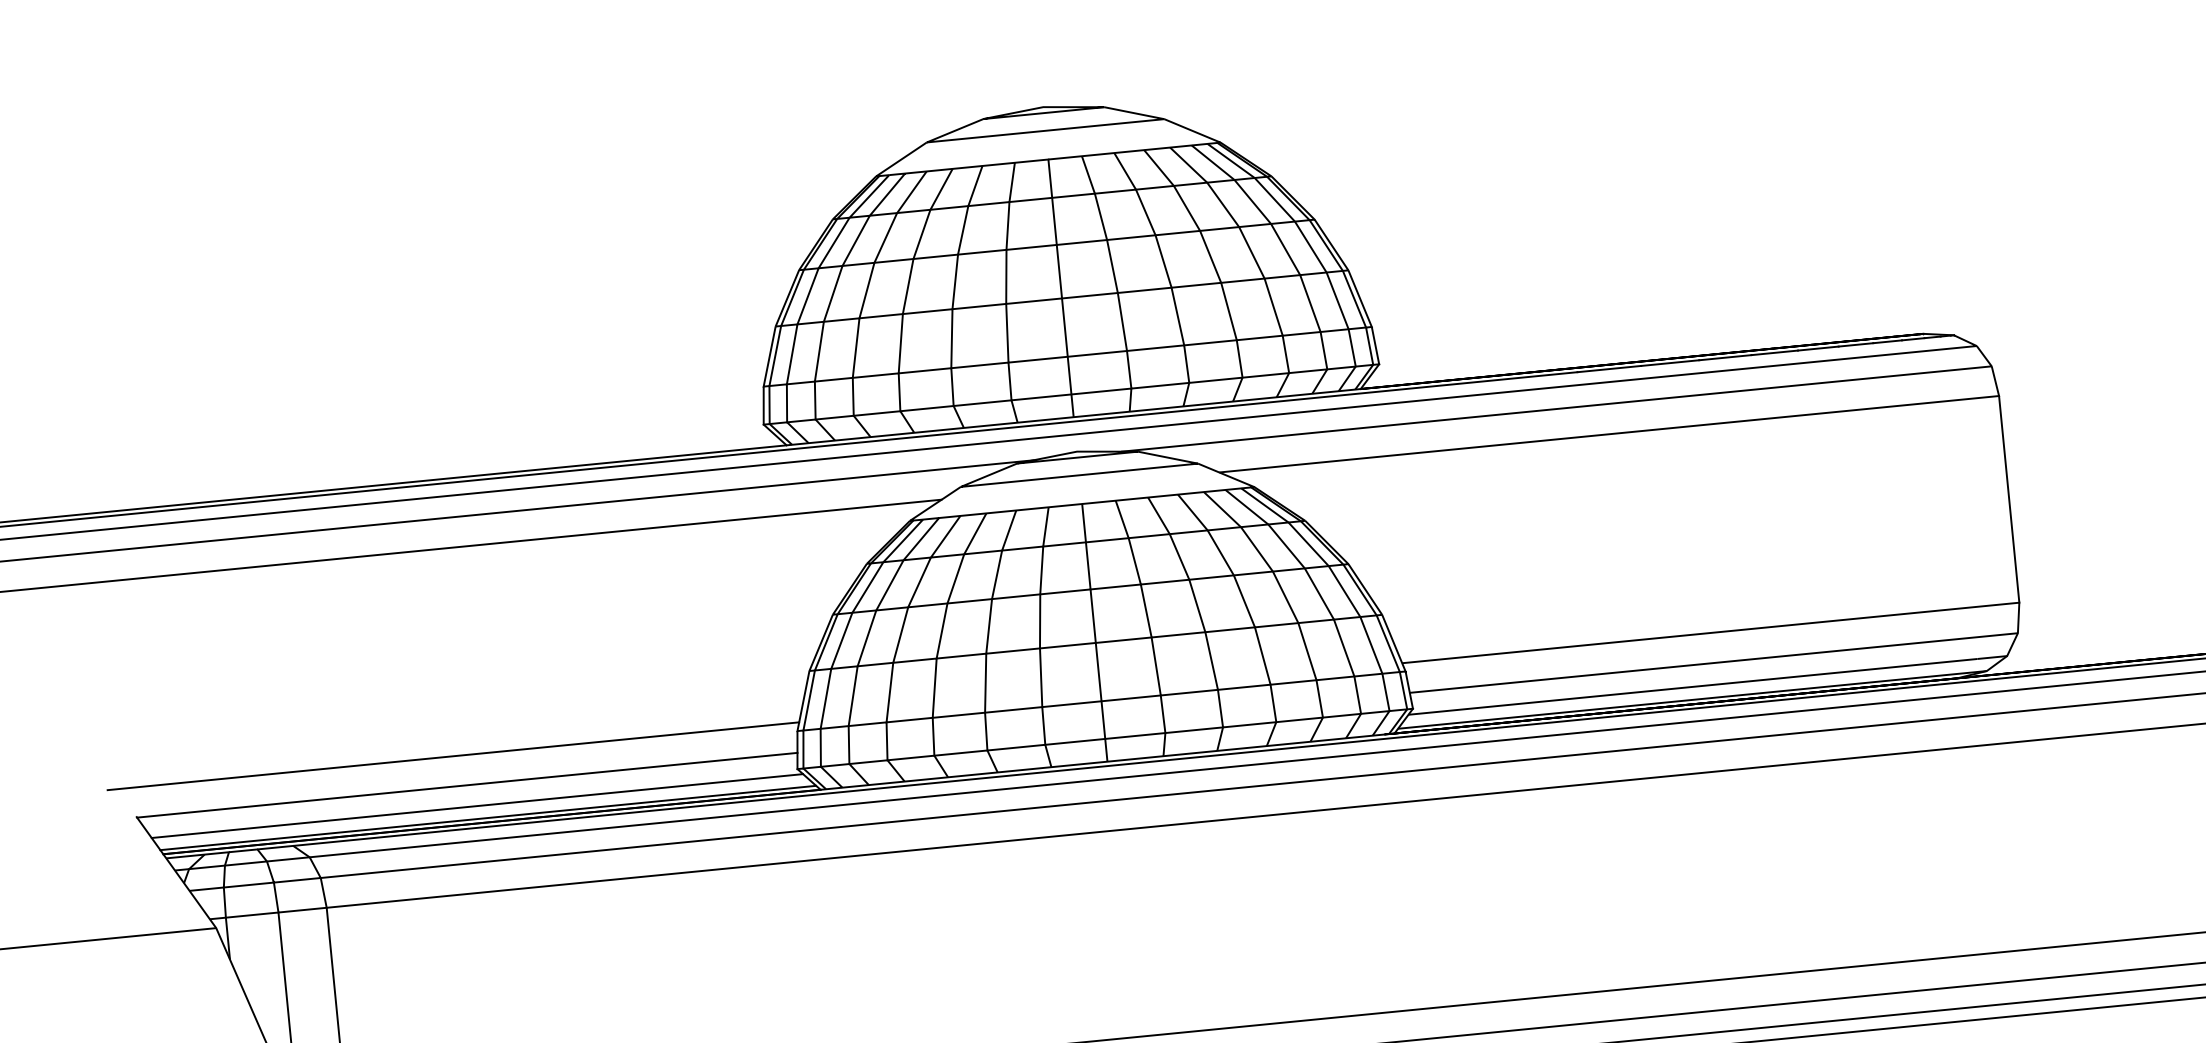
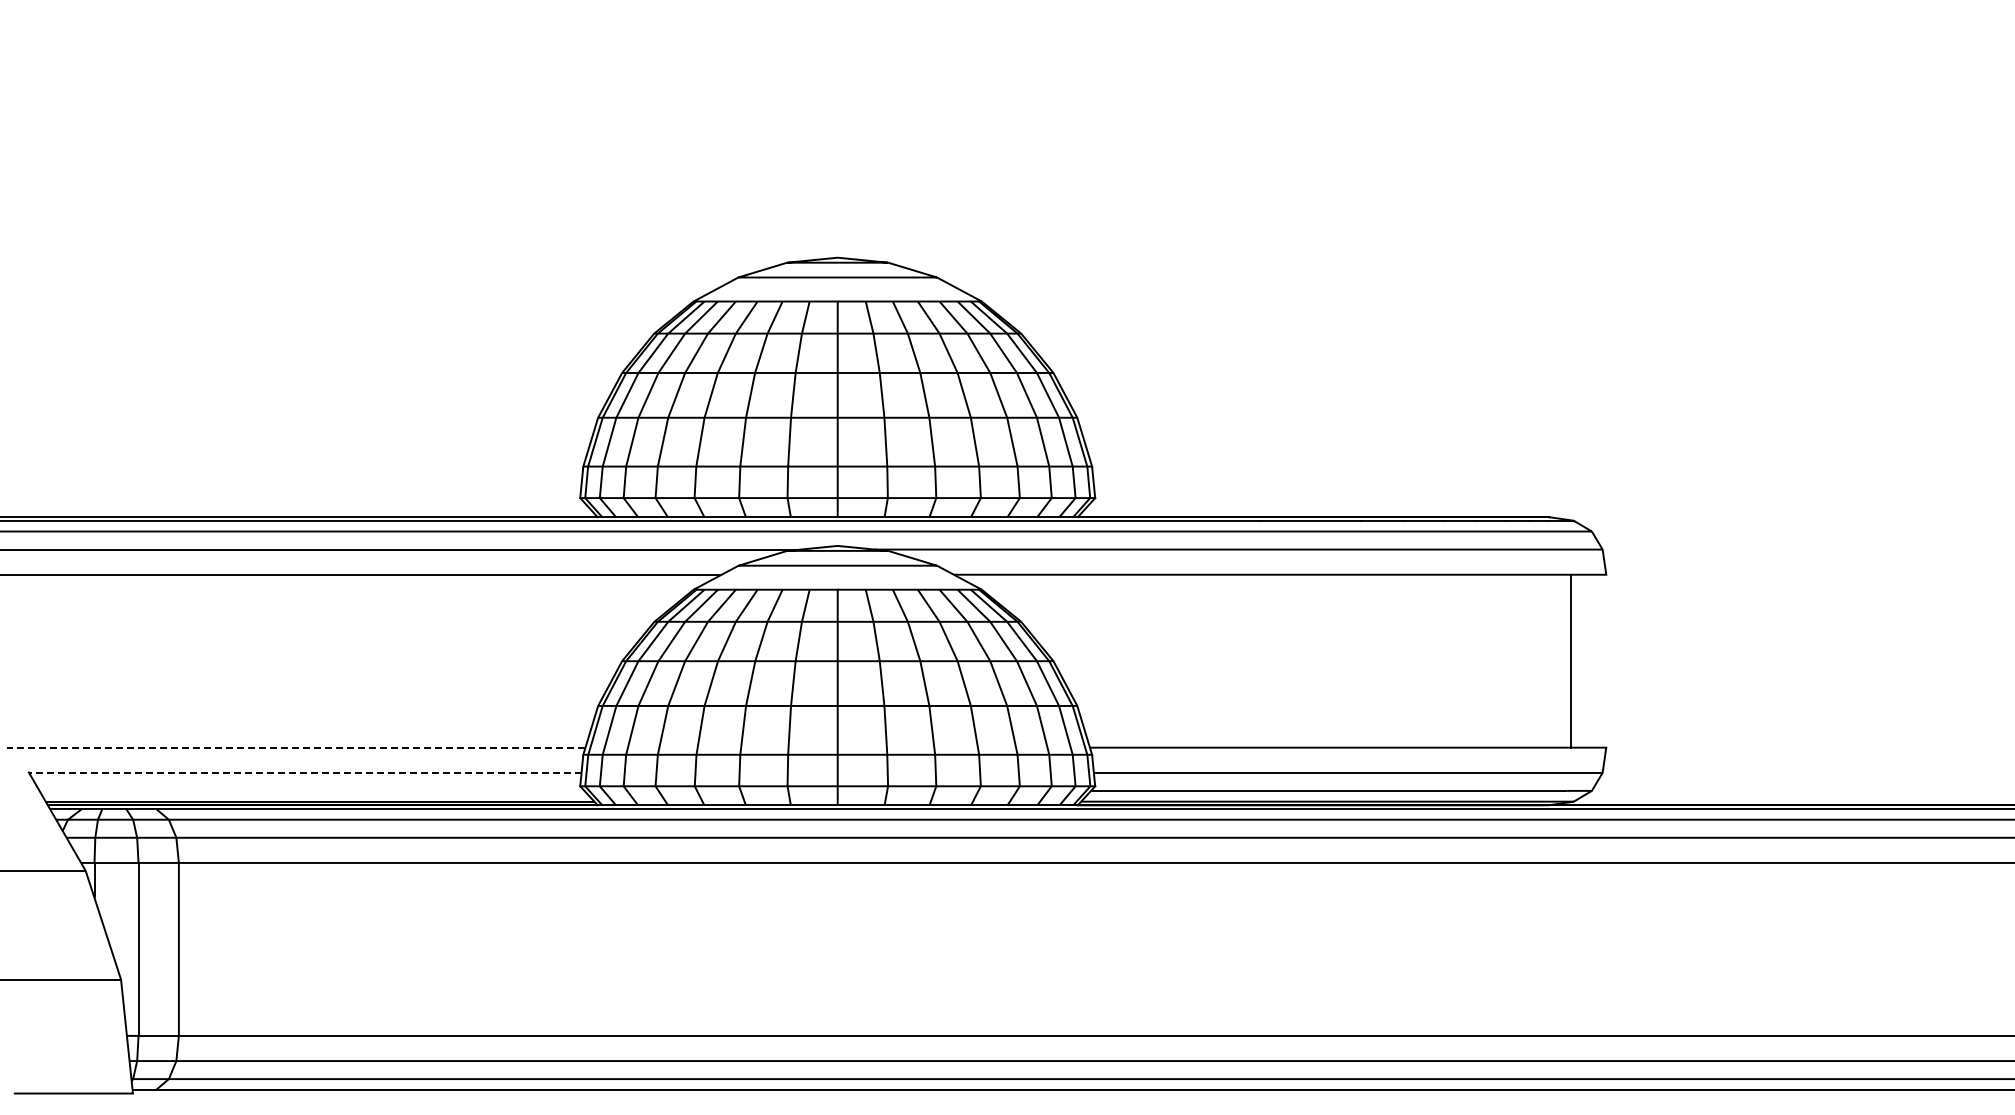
line: (2009, 498) -> (1571, 660), moved
line: (452, 756) -> (295, 747), solid -> dashed
line: (466, 784) -> (304, 772), solid -> dashed
line: (476, 805) -> (311, 790), removed

